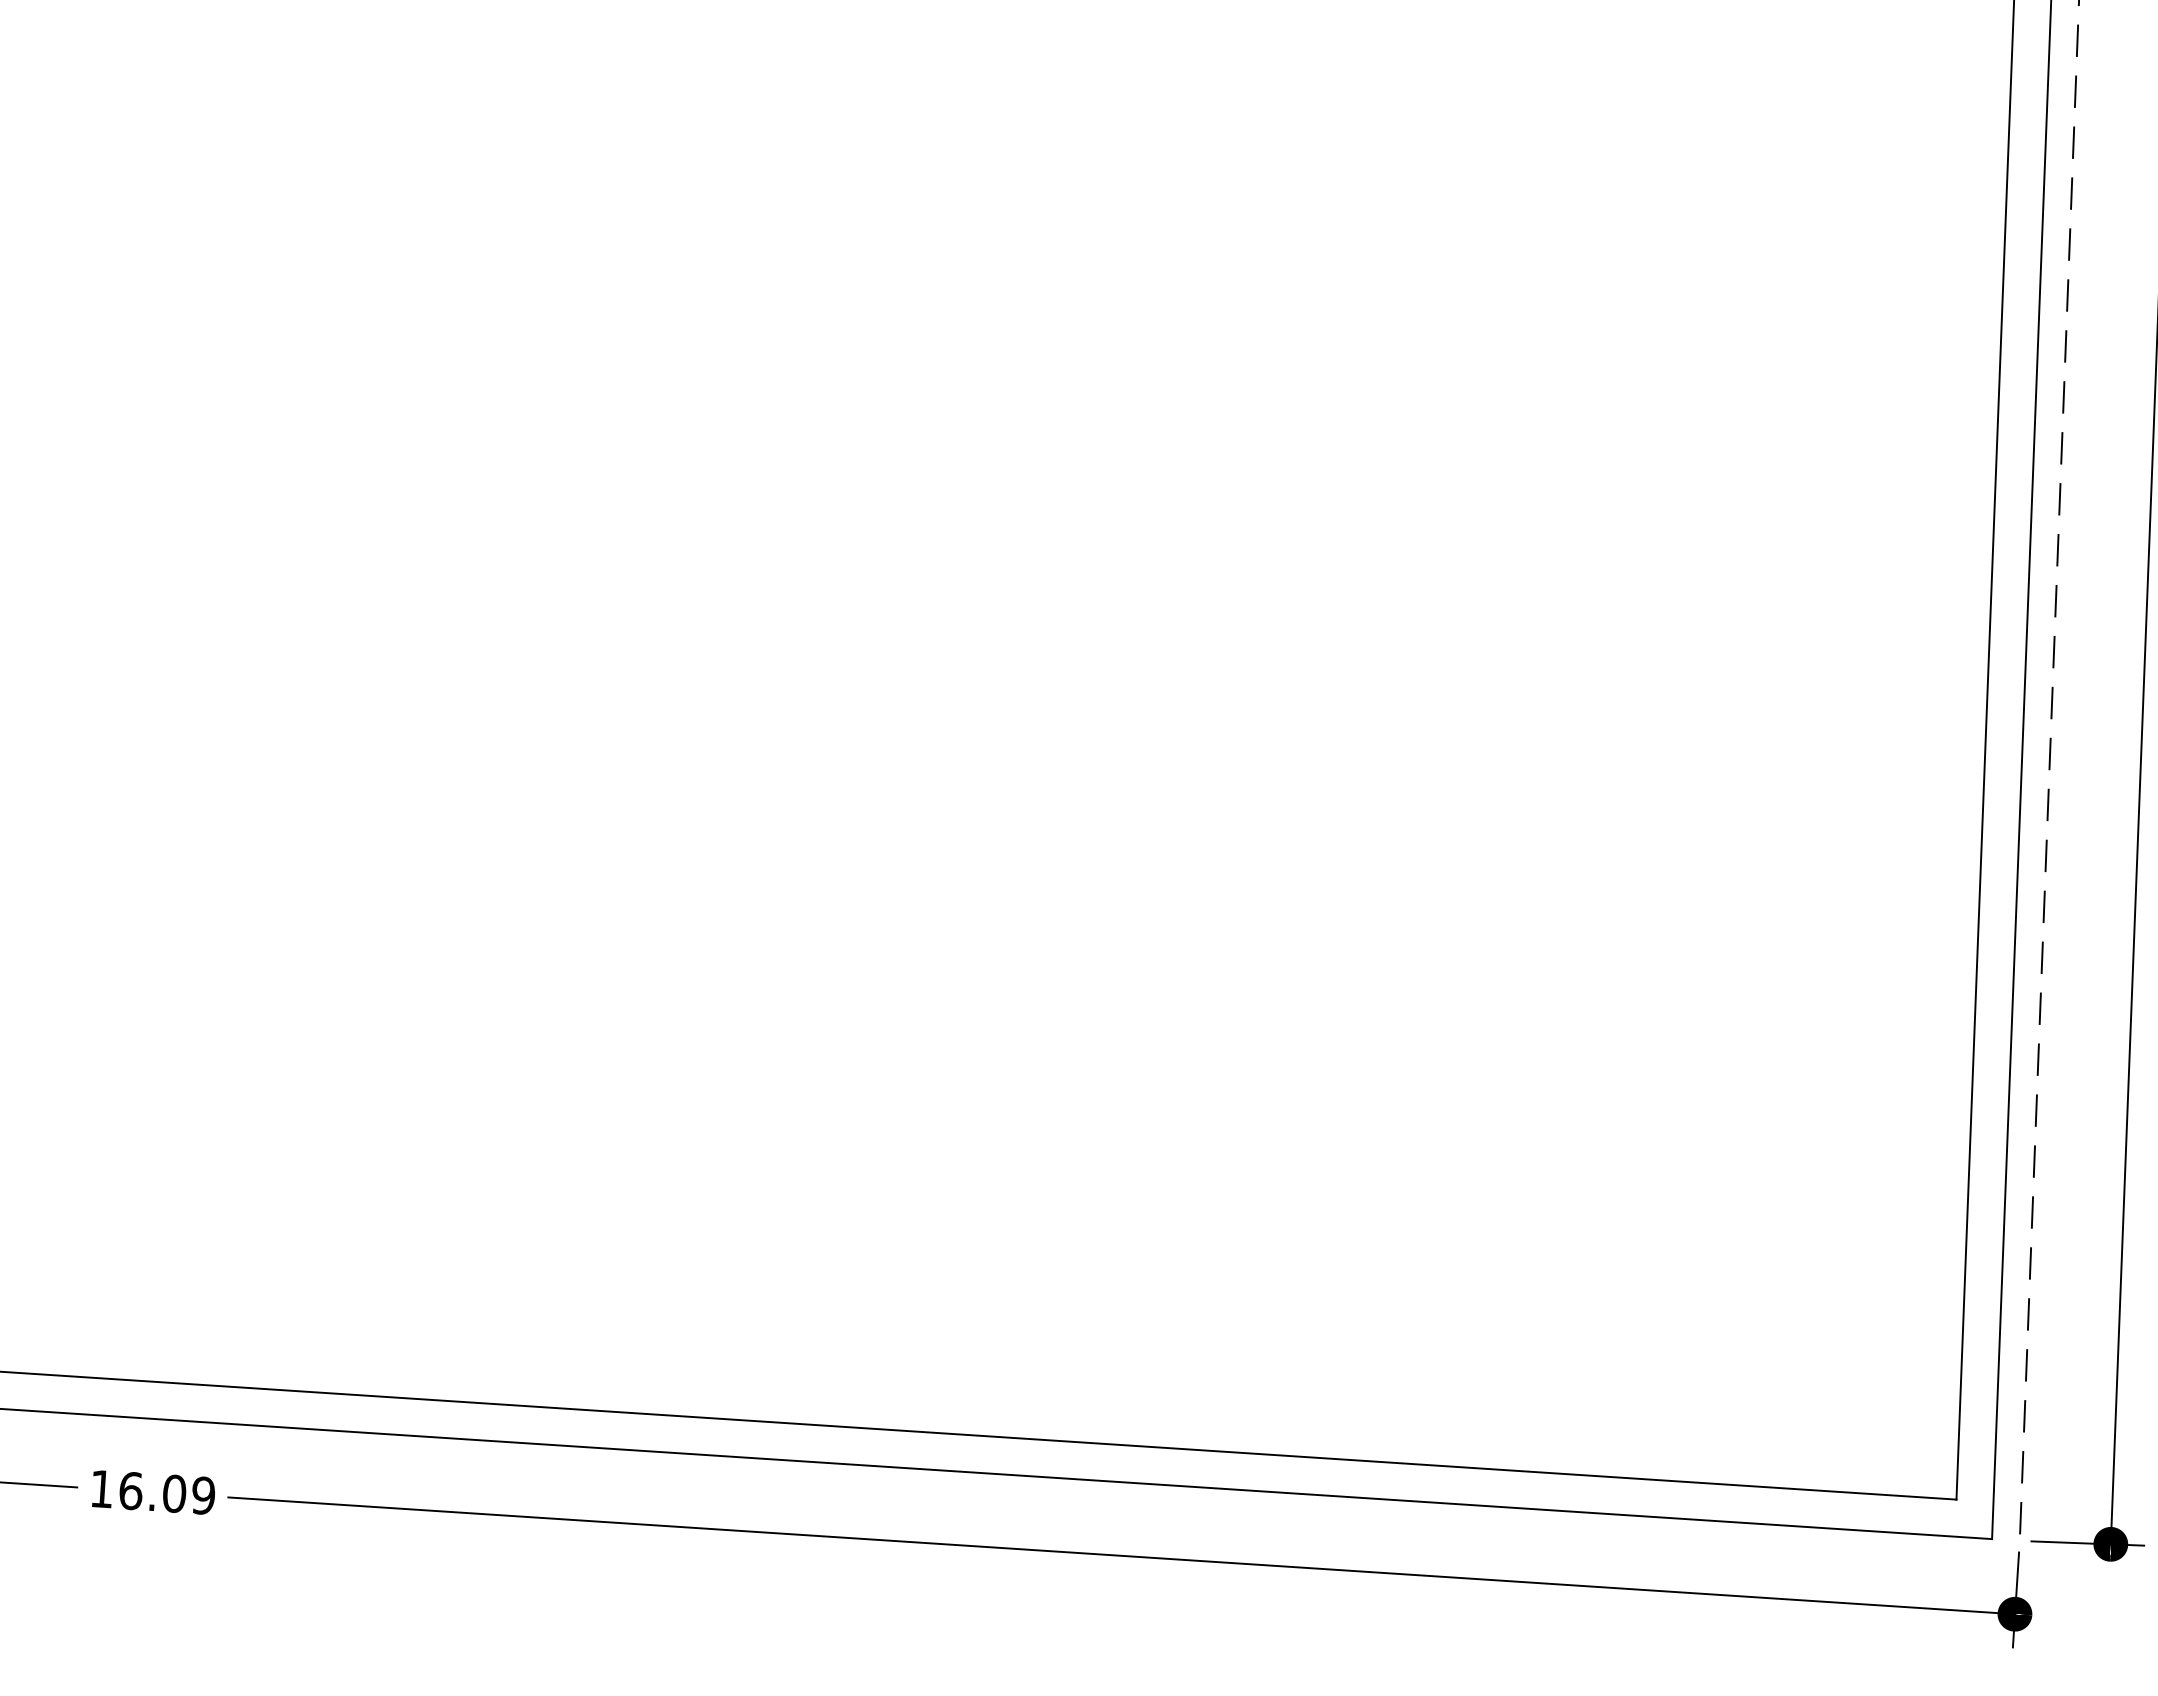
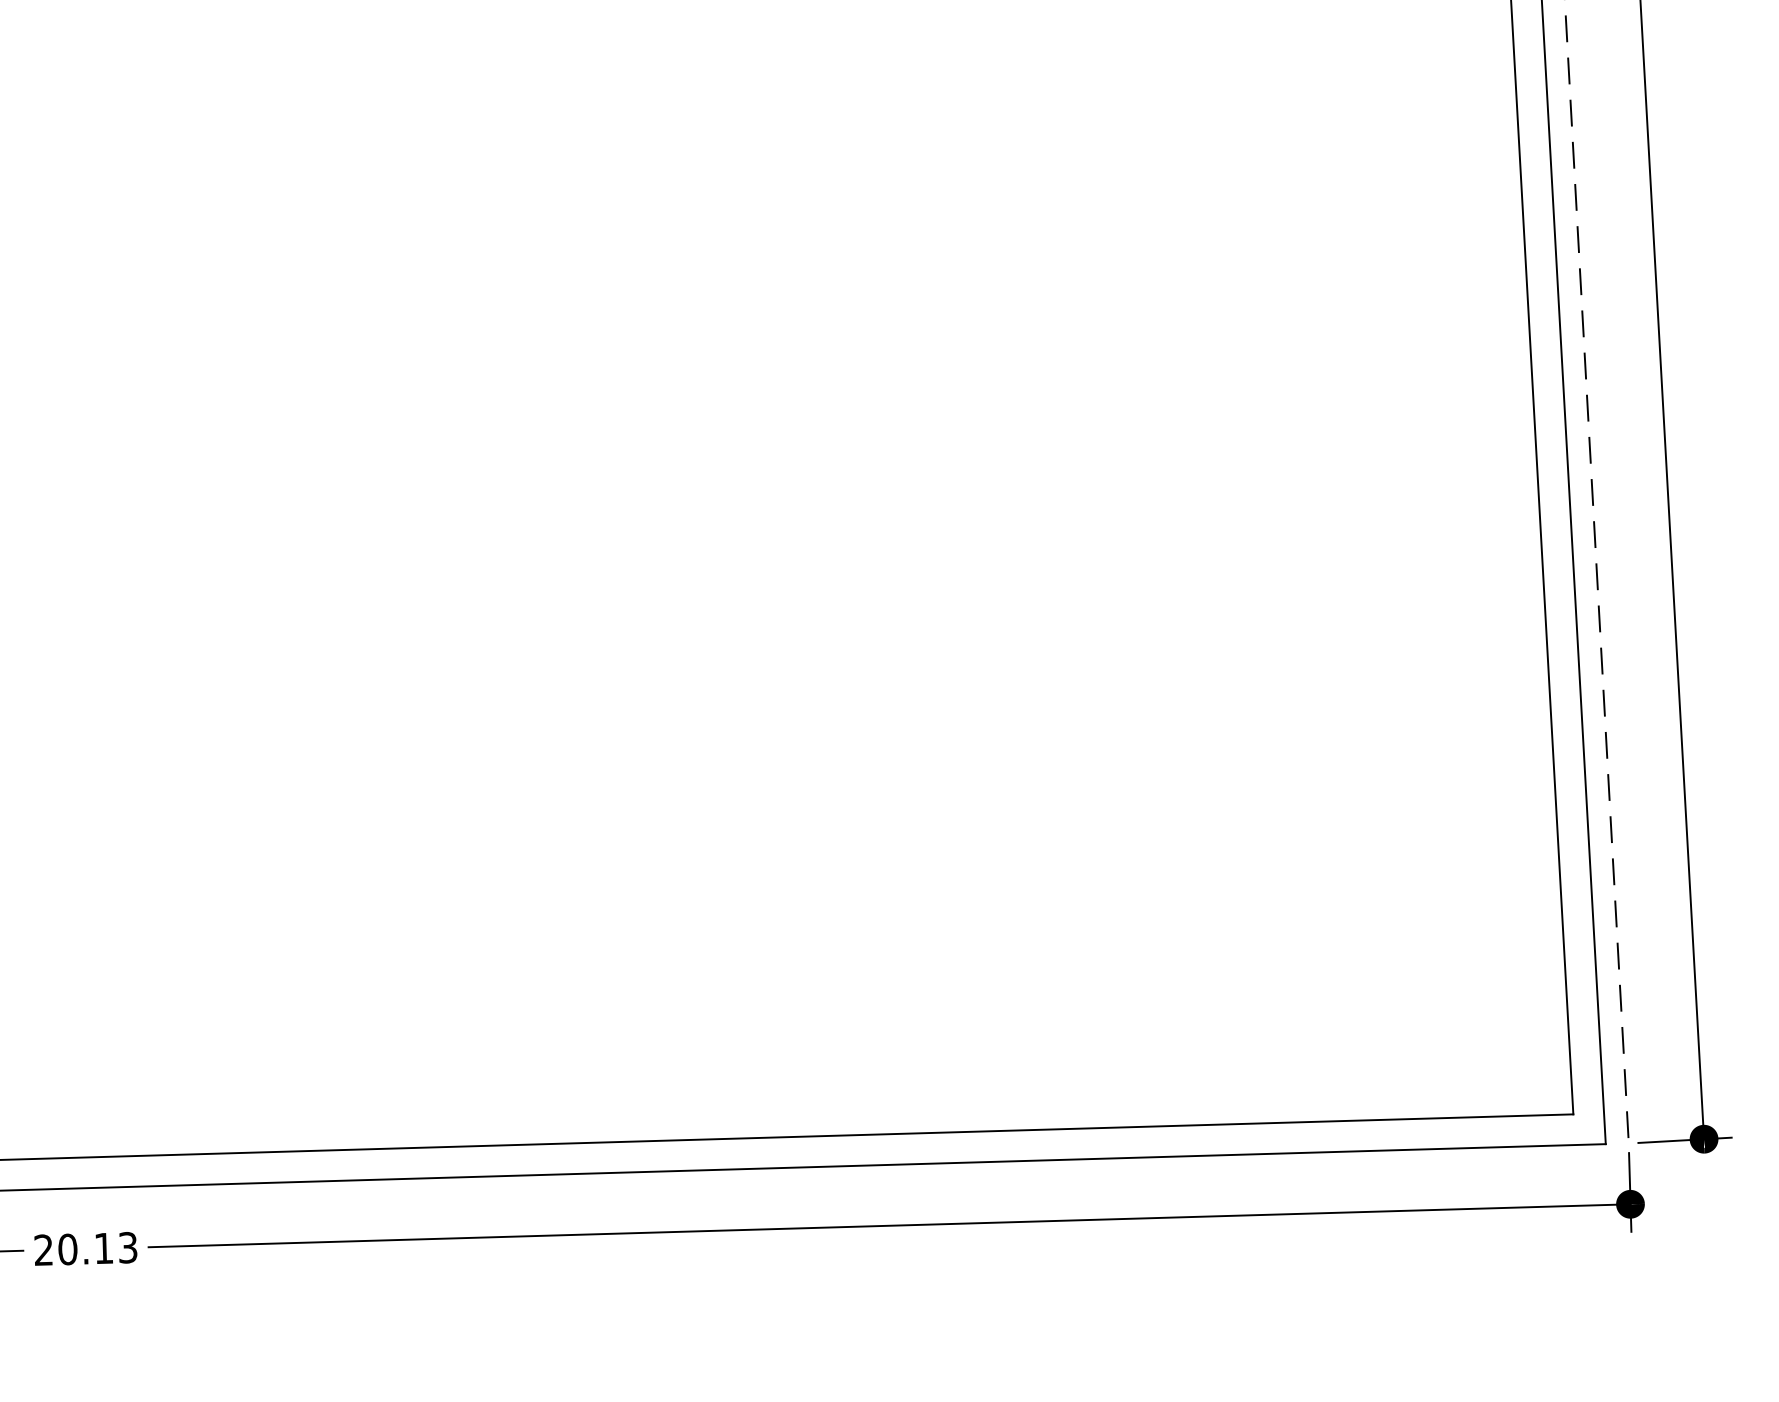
text: (152, 1491) -> (85, 1248), 16.09 -> 20.13

